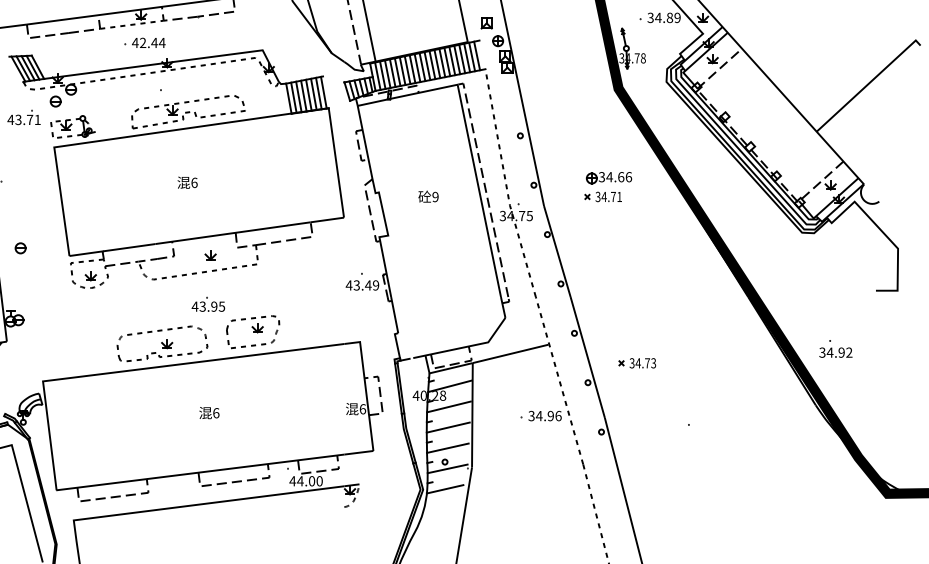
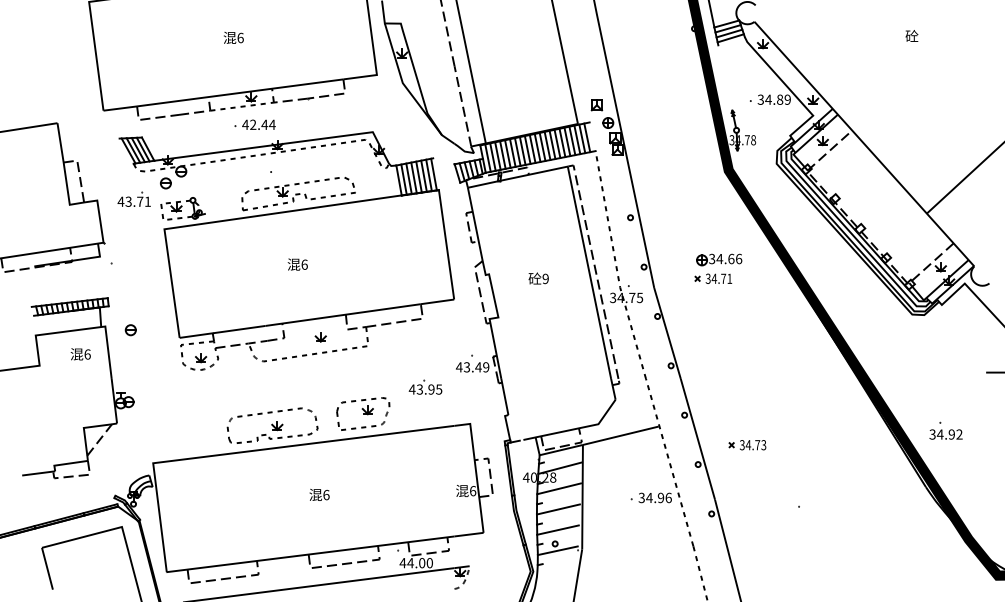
text: (208, 303) -> (425, 386), moved
line: (445, 489) -> (555, 571), removed

